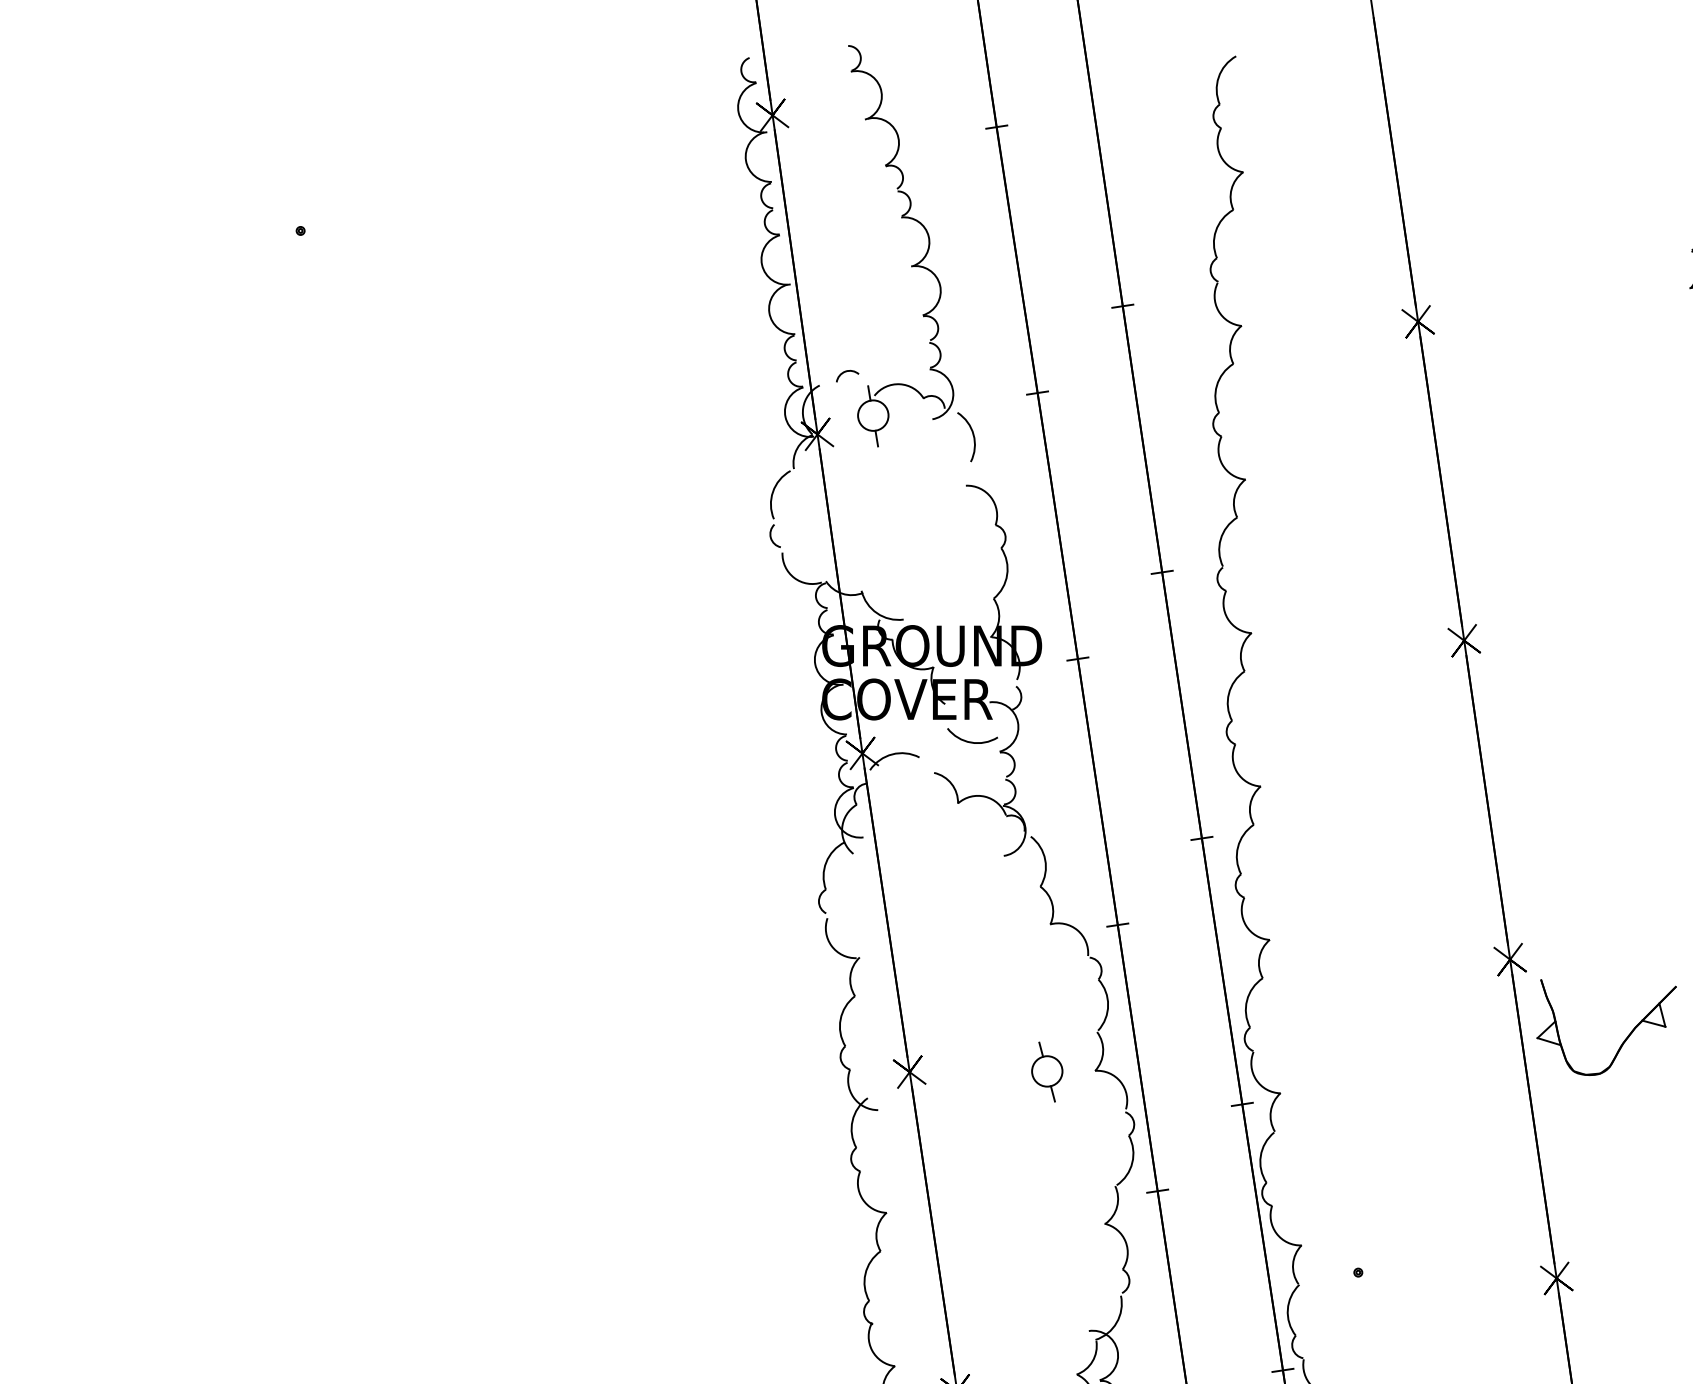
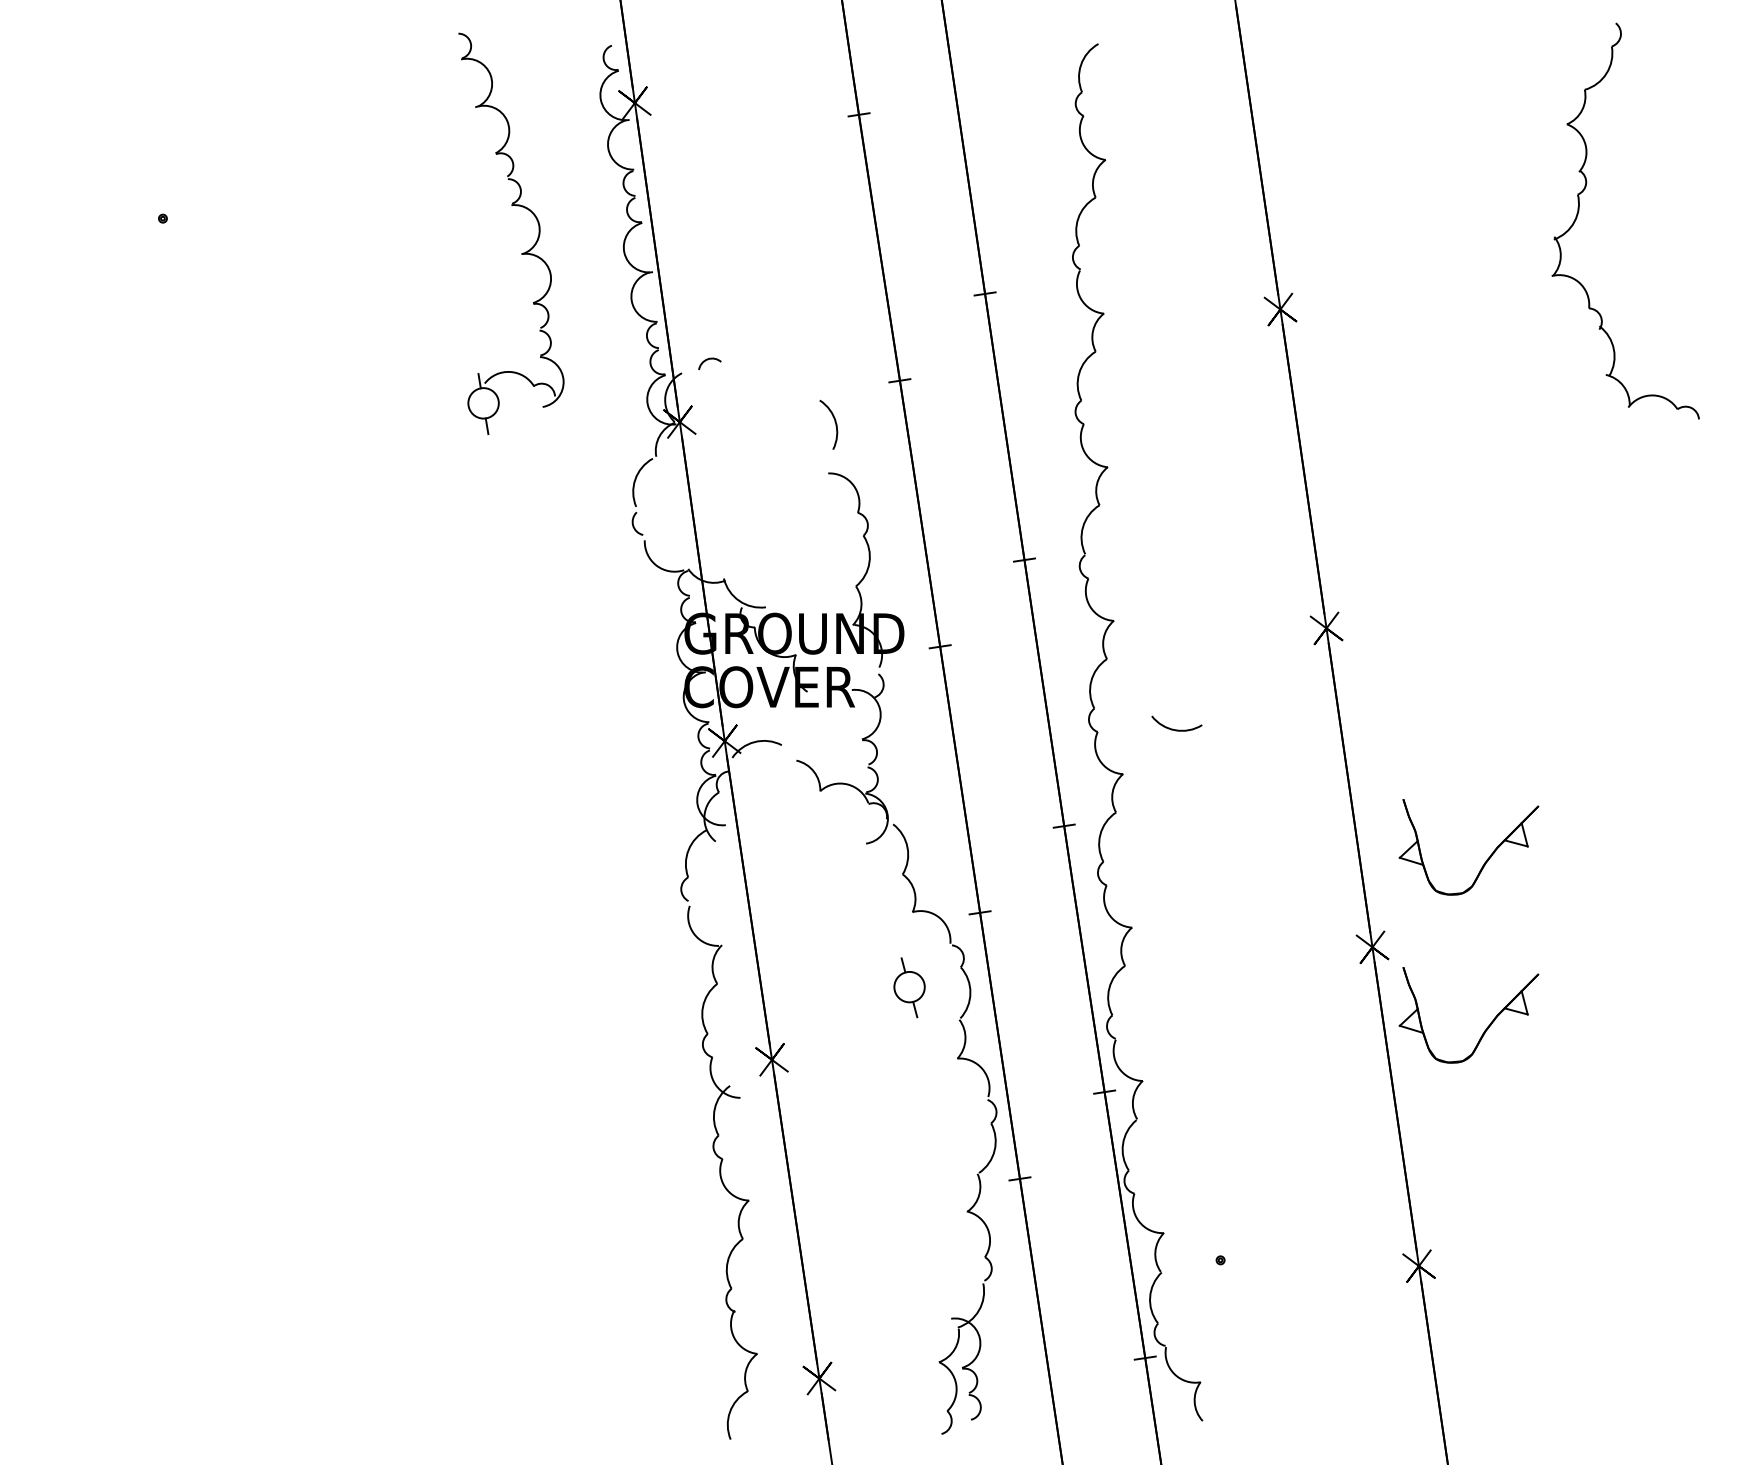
part: (911, 265) -> (521, 253), moved
curve: (972, 741) -> (1176, 729), moved
part: (1622, 874) -> (1484, 862), added
part: (1047, 1071) -> (909, 987), moved

